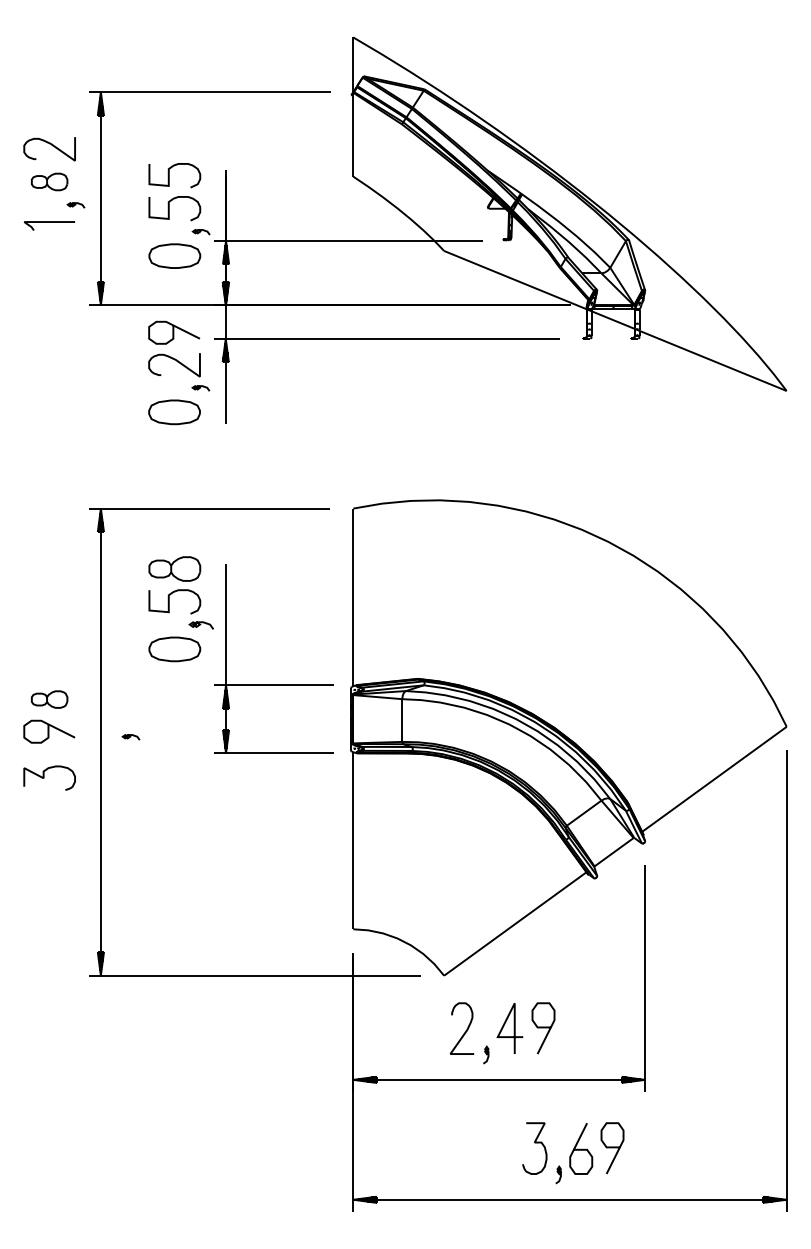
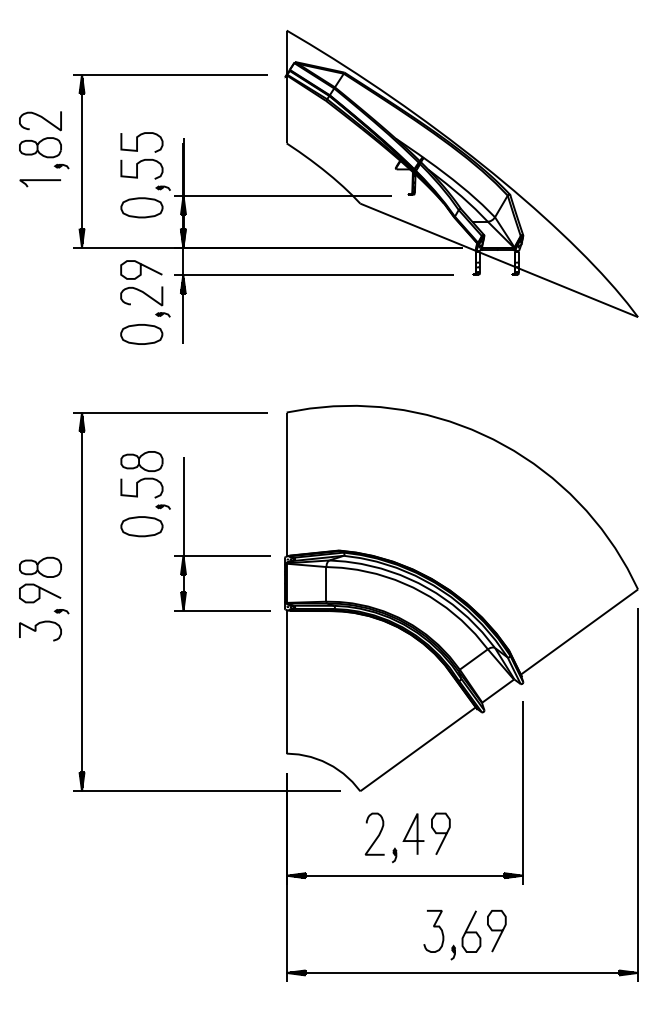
part: (49, 181) -> (40, 147), size x1.43
part: (200, 625) -> (162, 507), size x0.71
part: (49, 699) -> (40, 567), size x1.43
part: (130, 737) -> (61, 611), moved

